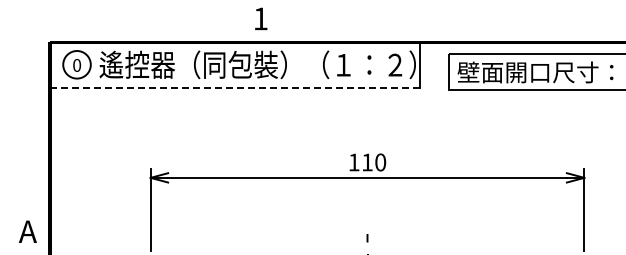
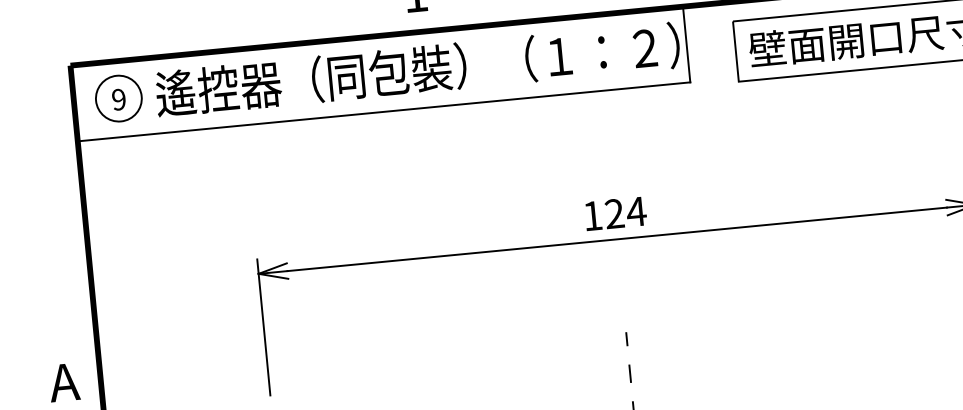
text: (77, 65) -> (119, 99), 0 -> 9
line: (235, 88) -> (384, 112), dashed -> solid
text: (374, 162) -> (626, 212), 110 -> 124

